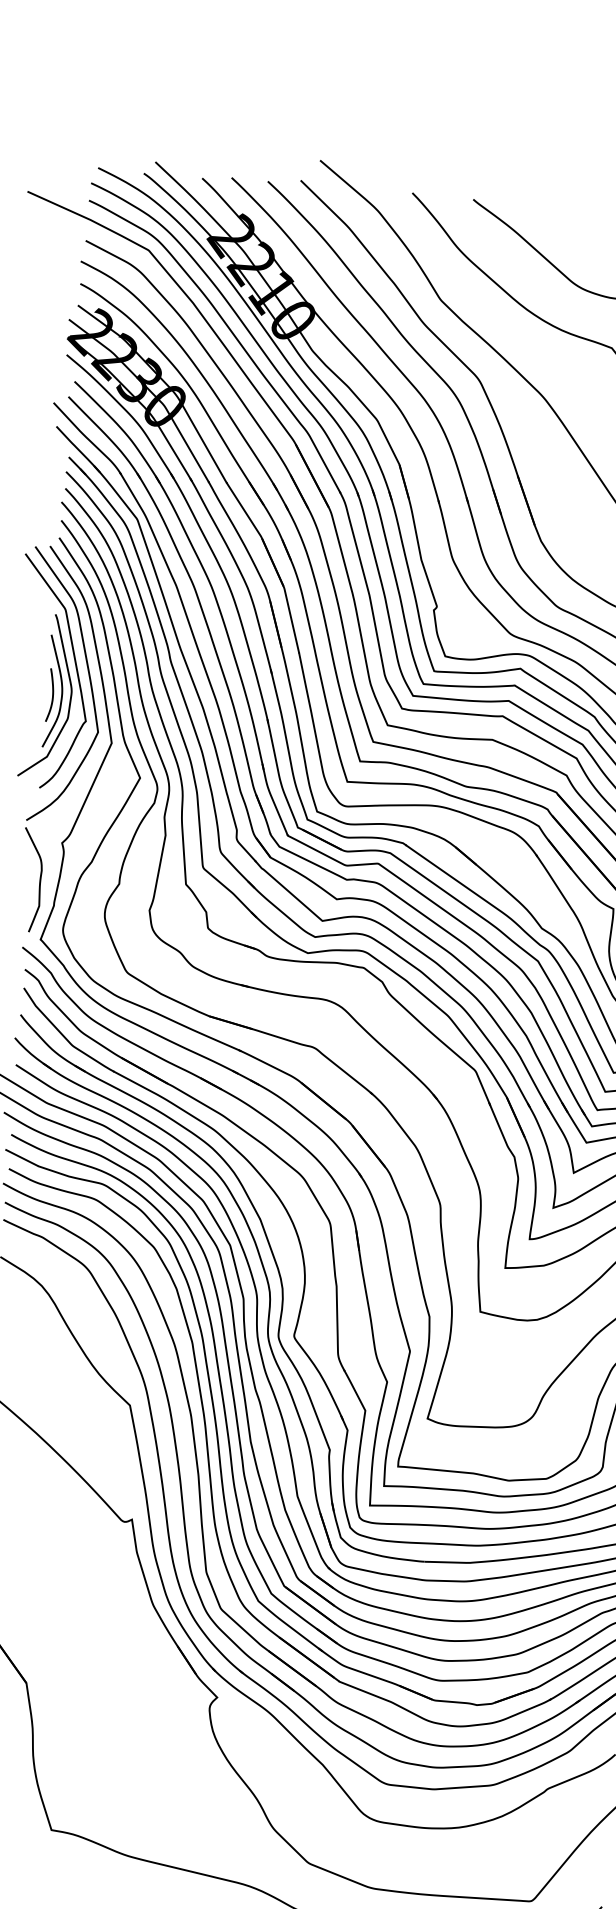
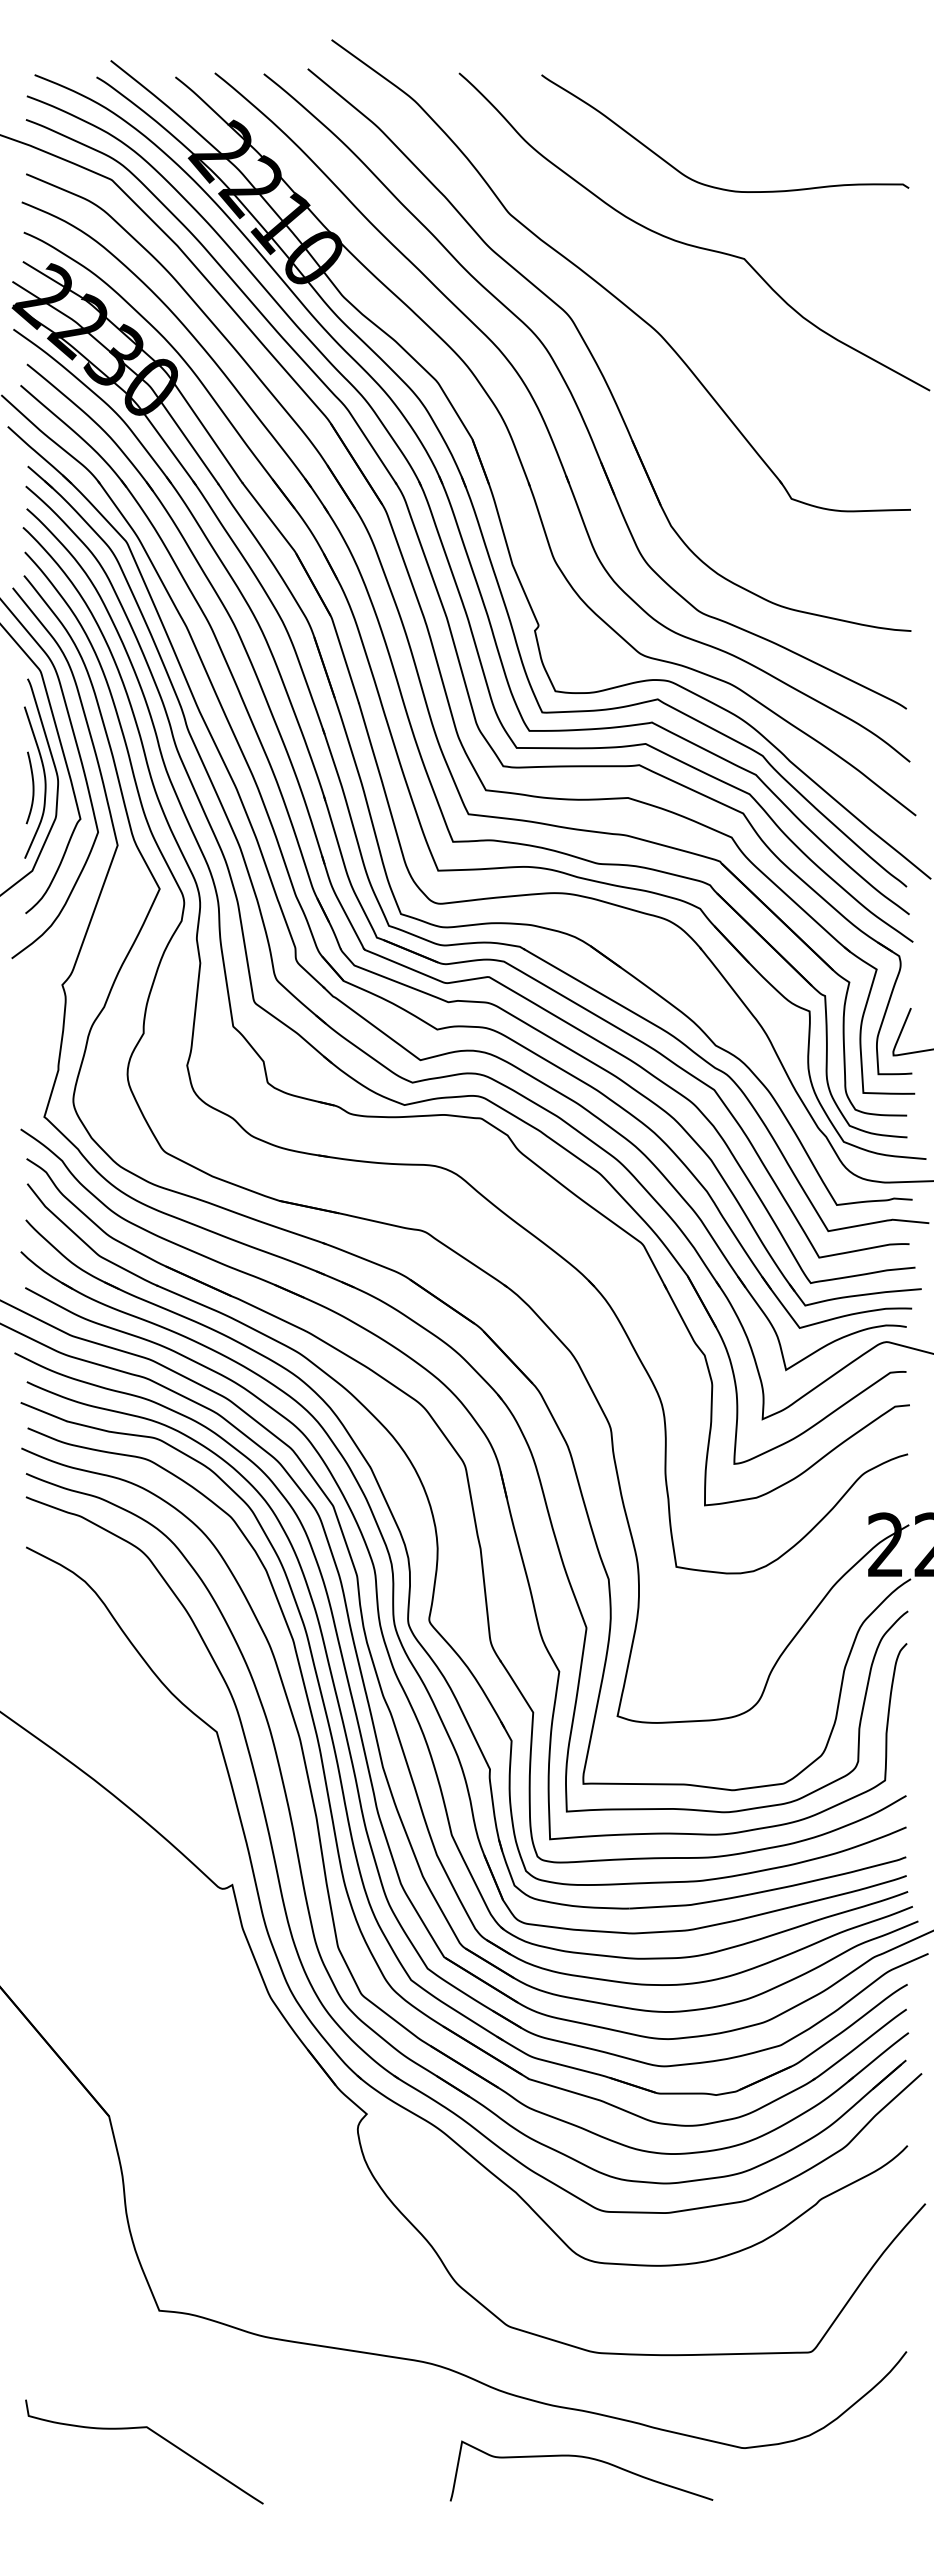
curve: (39, 880) -> (36, 1037), removed

